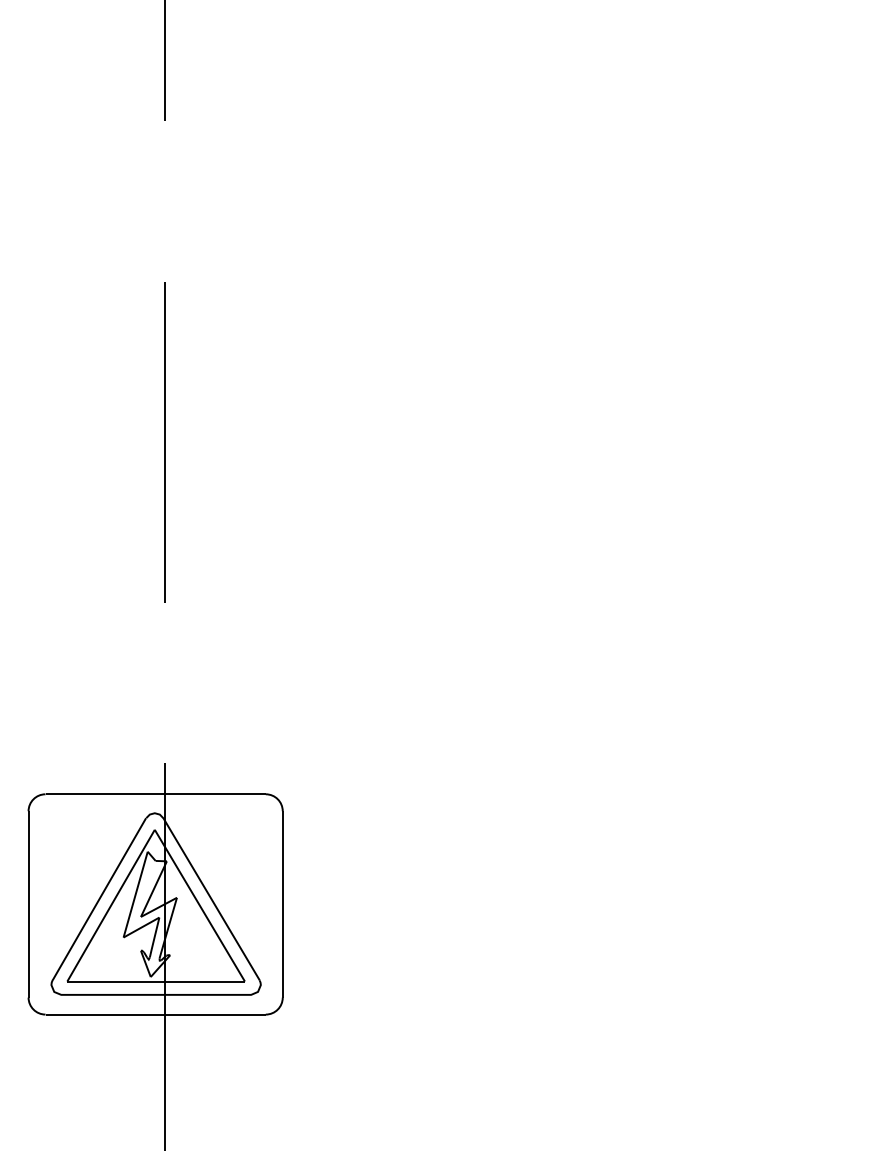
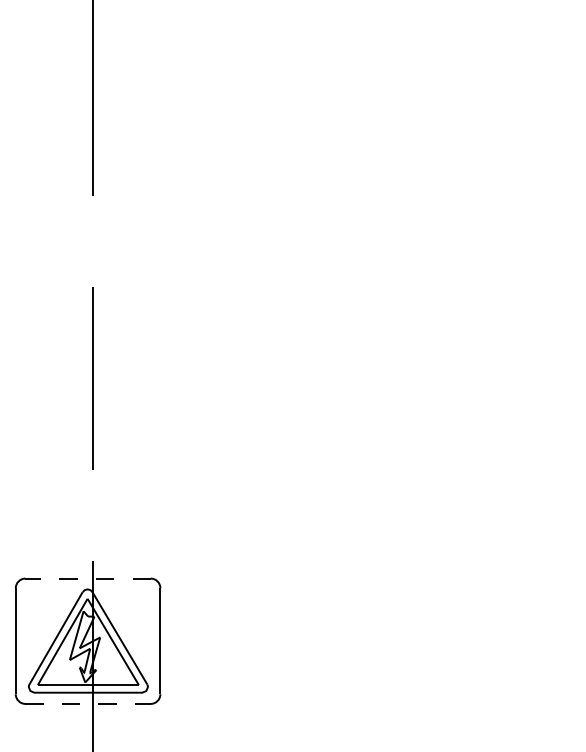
line: (156, 794) -> (88, 578), solid -> dashed
line: (156, 1013) -> (88, 703), solid -> dashed

